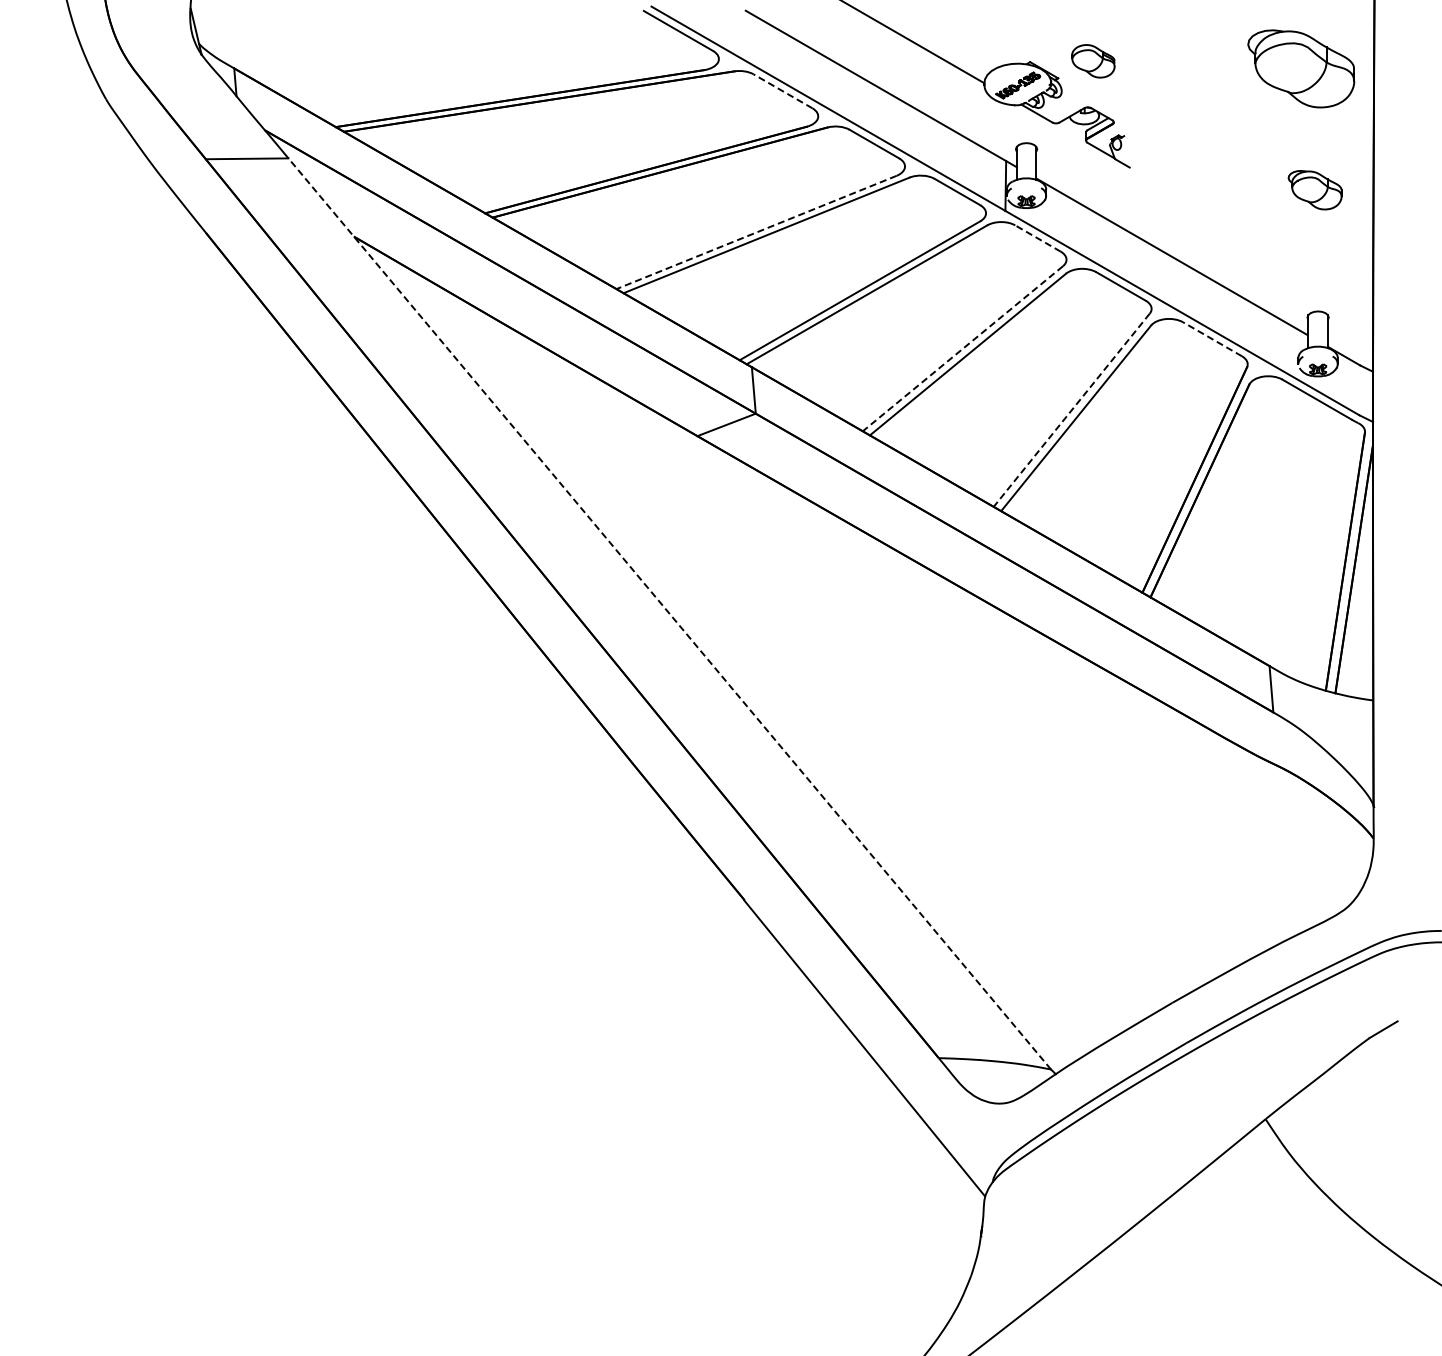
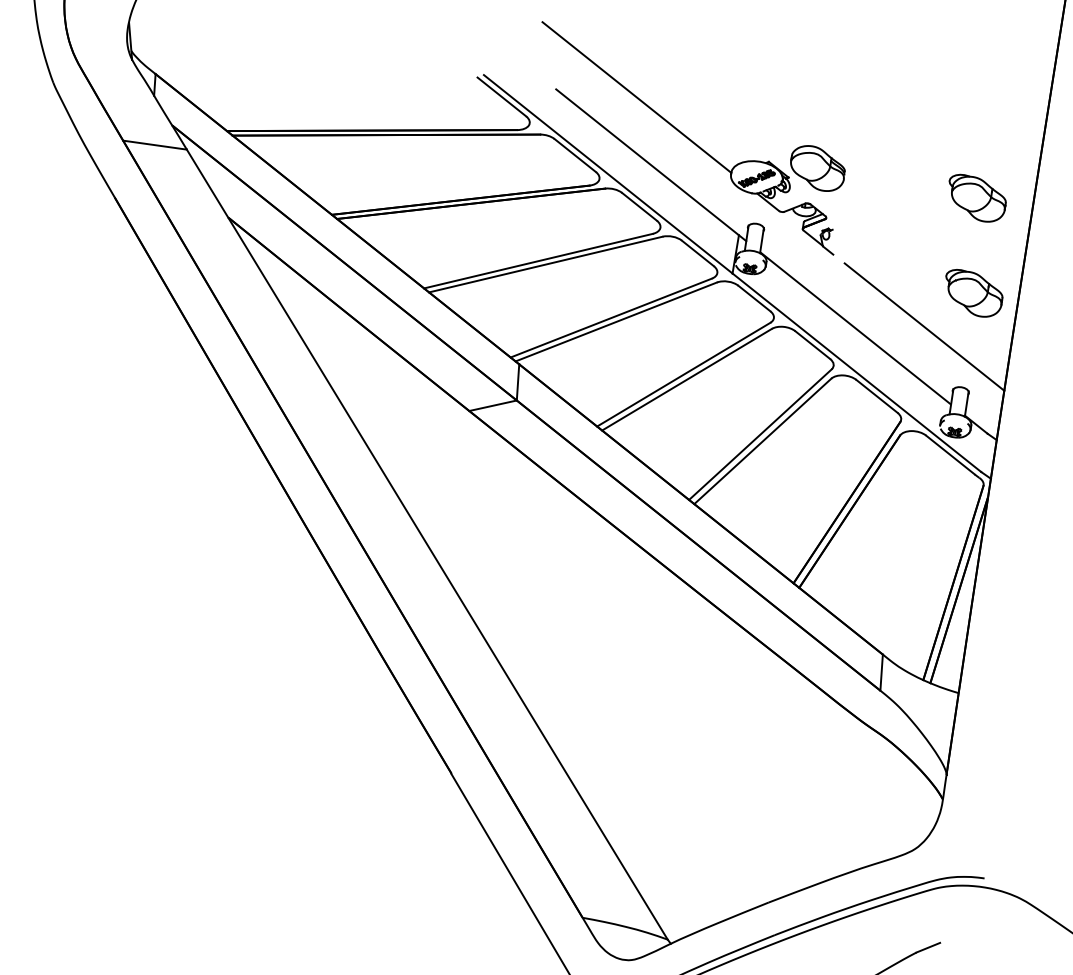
part: (1093, 61) -> (817, 168), size x1.67
part: (1300, 68) -> (976, 198), size x0.71
line: (783, 91) -> (575, 155), dashed -> solid
part: (1314, 189) -> (972, 293), size x1.43
line: (756, 232) -> (538, 261), dashed -> solid
line: (1037, 238) -> (754, 298), dashed -> solid
line: (1259, 241) -> (924, 326), added
line: (1212, 339) -> (876, 396), dashed -> solid
line: (962, 348) -> (683, 374), dashed -> solid
line: (1071, 410) -> (760, 434), dashed -> solid
line: (669, 613) -> (427, 544), dashed -> solid

